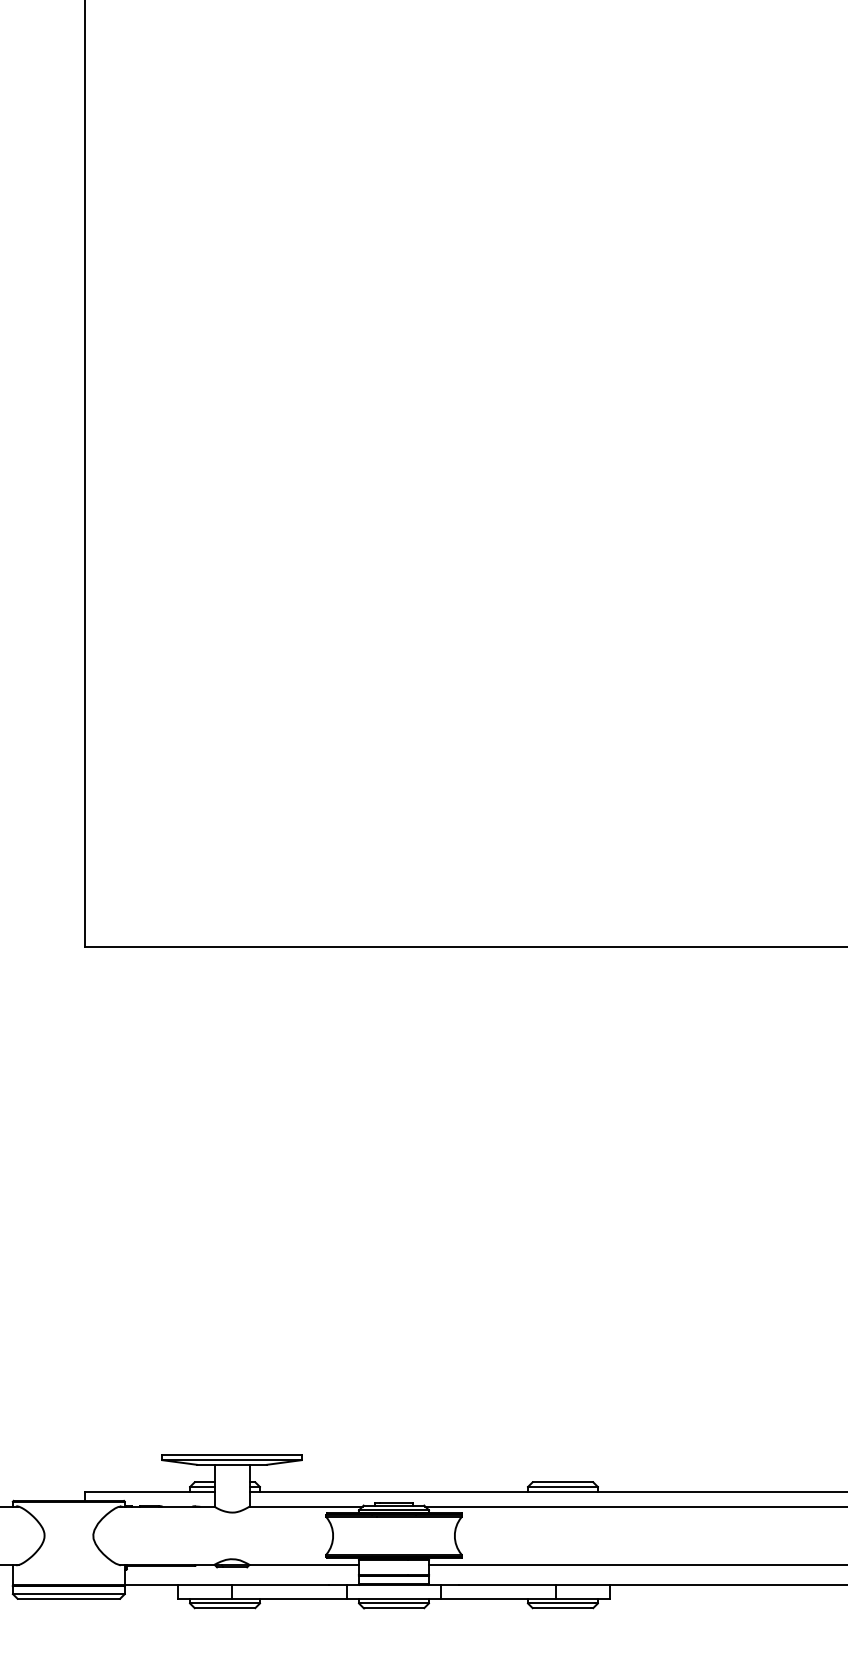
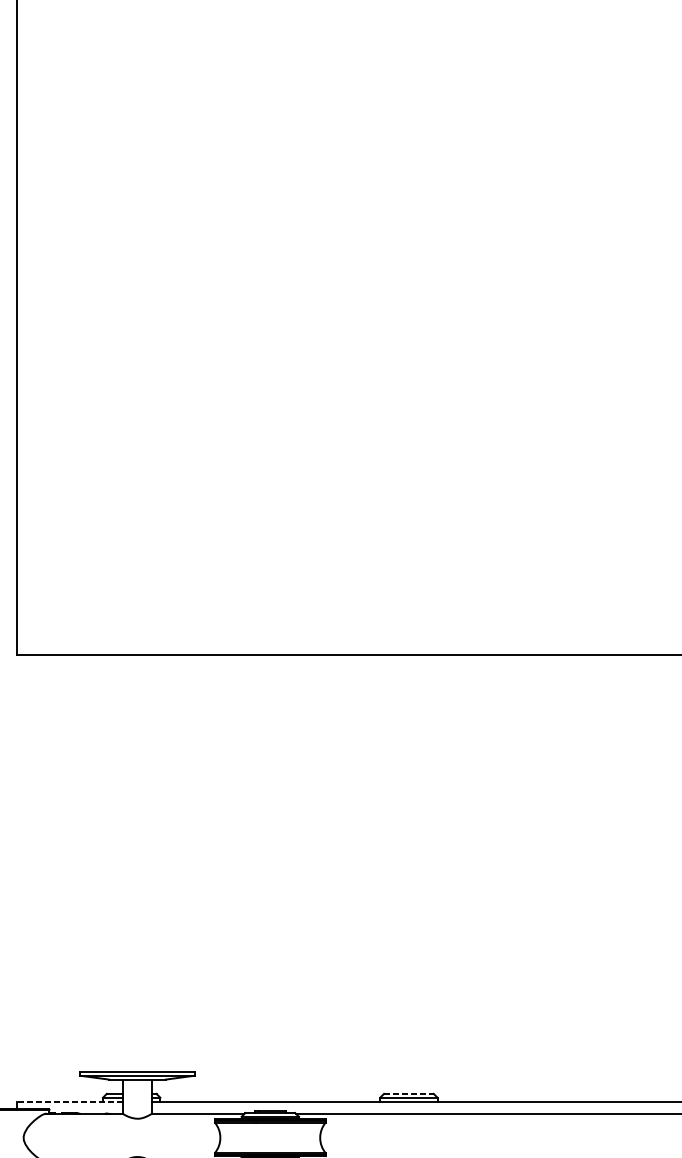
line: (563, 1482) -> (409, 1094), solid -> dashed
line: (149, 1491) -> (69, 1101), solid -> dashed

